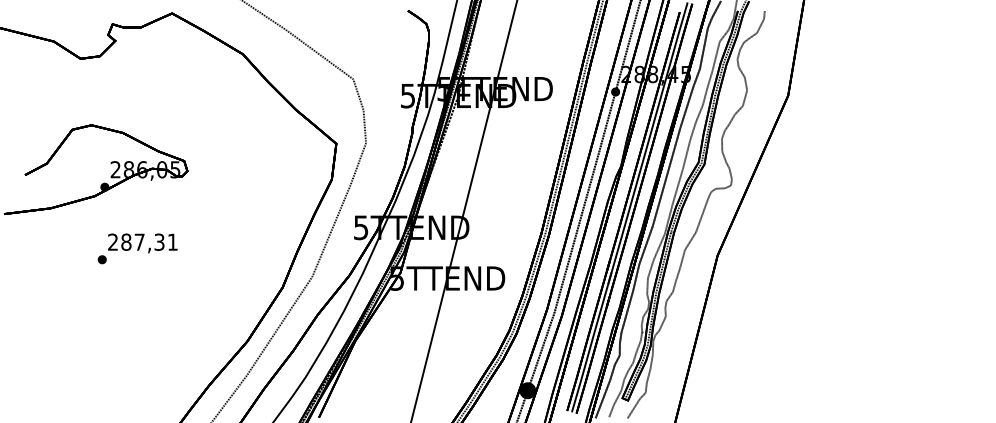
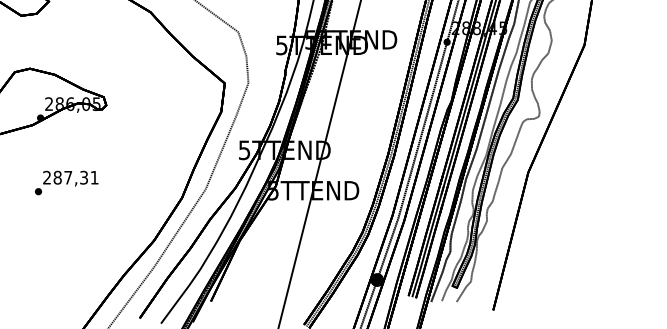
text: (137, 248) -> (66, 182), moved

